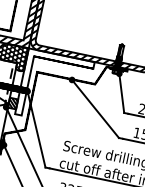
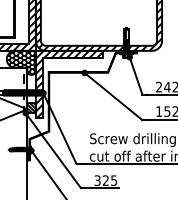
hatch: (54, 88) -> (69, 84), added

